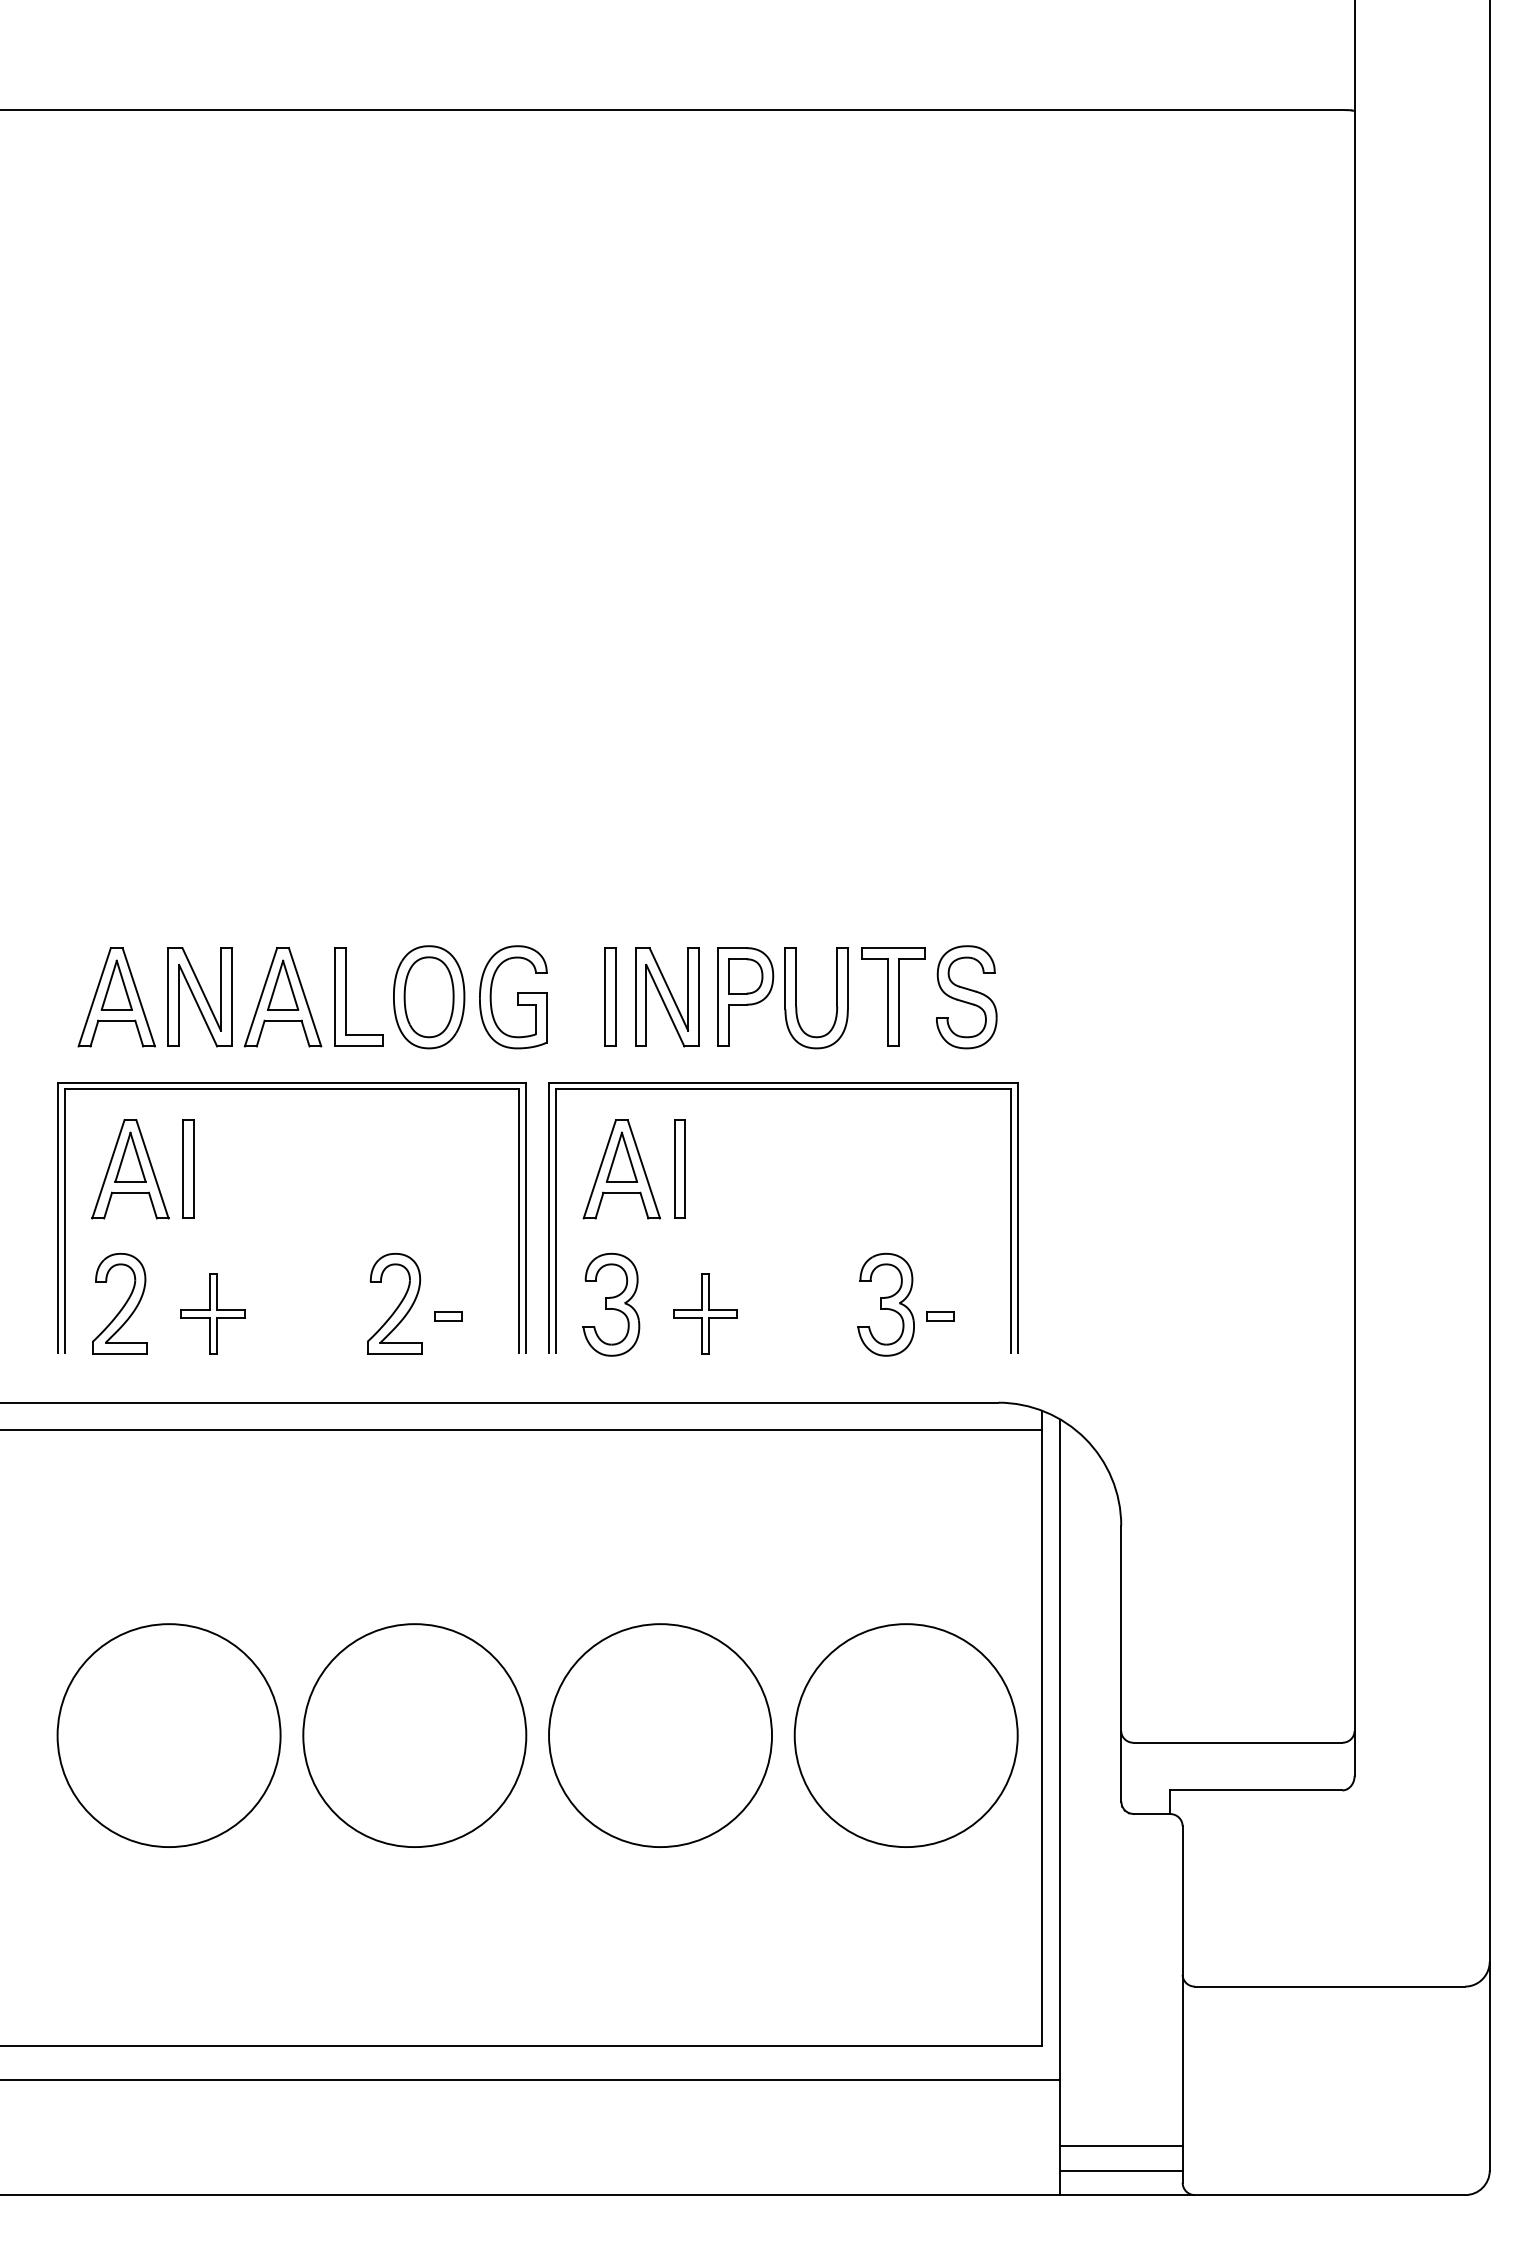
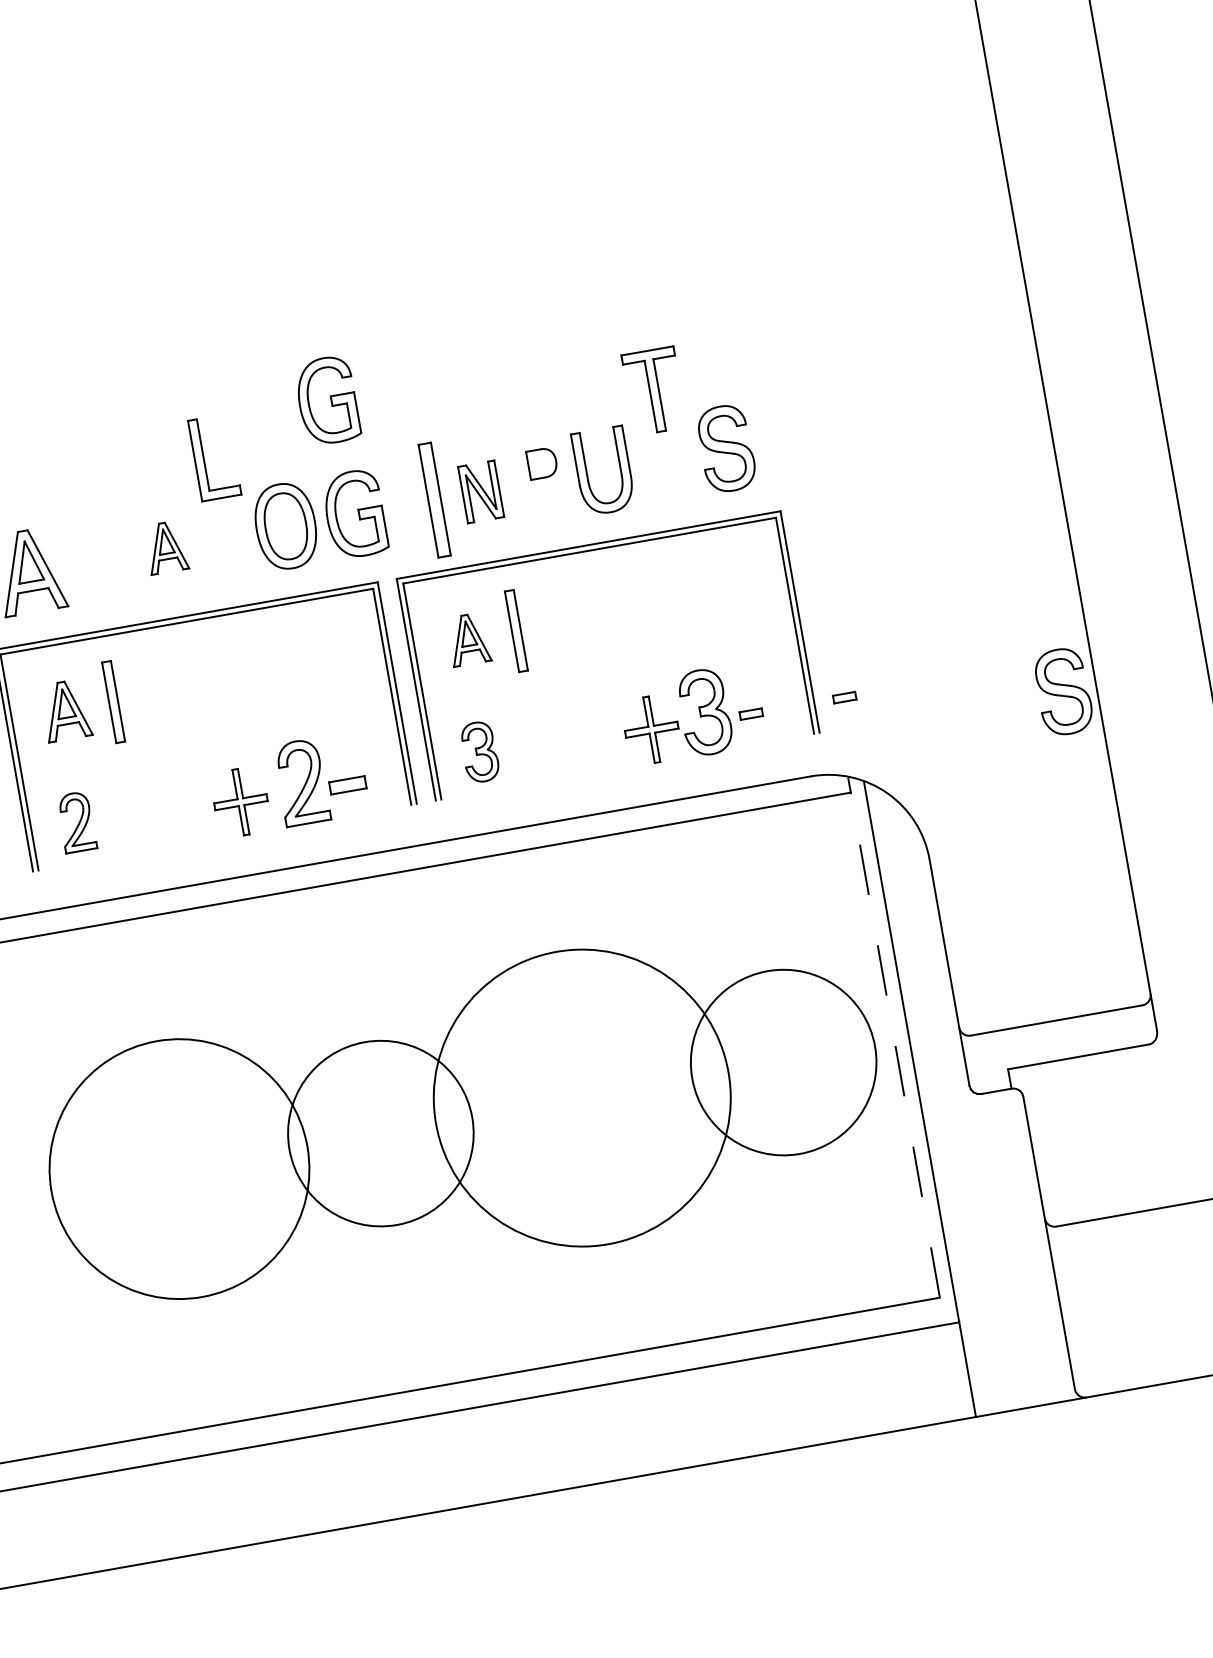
part: (504, 857) -> (327, 400), added
part: (346, 996) -> (204, 458), moved
part: (610, 996) -> (434, 499), size x1.4
part: (745, 996) -> (545, 479), removed
part: (893, 996) -> (654, 390), moved
part: (199, 997) -> (97, 559), removed
part: (282, 997) -> (165, 547), size x0.6
part: (667, 997) -> (481, 492), size x0.7
part: (130, 1169) -> (66, 710), size x0.7
part: (621, 1169) -> (468, 639), size x0.6
part: (119, 1303) -> (76, 822), size x0.7
part: (611, 1304) -> (479, 751), size x0.7
part: (212, 1313) -> (240, 801), moved
part: (705, 1313) -> (651, 729), moved
part: (448, 1316) -> (347, 785), size x1.6
part: (1054, 1316) -> (844, 697), added
part: (1314, 1355) -> (1063, 692), added
line: (1041, 1728) -> (893, 1037), solid -> dashed
circle: (168, 1735) -> (178, 1169), size x1.4
circle: (660, 1735) -> (582, 1097), size x1.6
line: (1120, 2145) -> (1018, 1367), removed
line: (1120, 2170) -> (1022, 1388), removed

